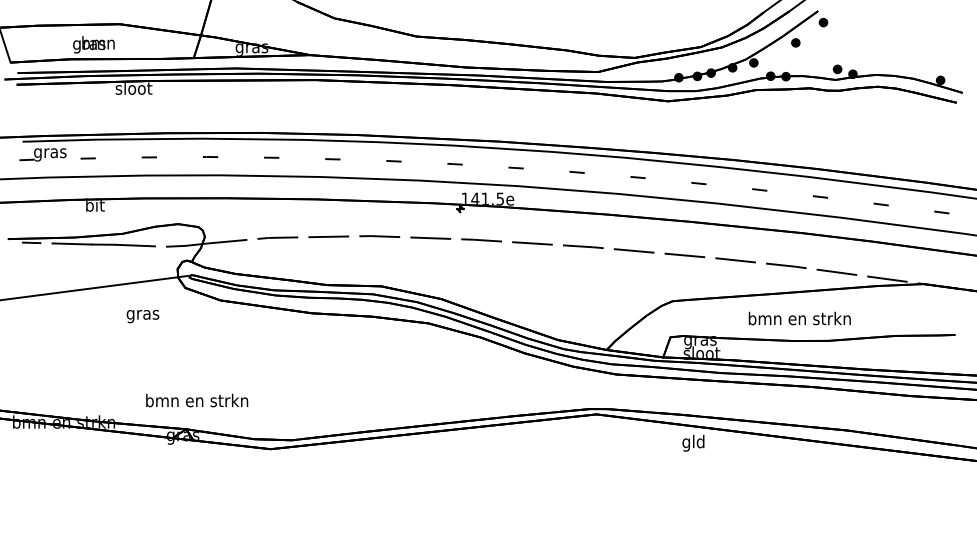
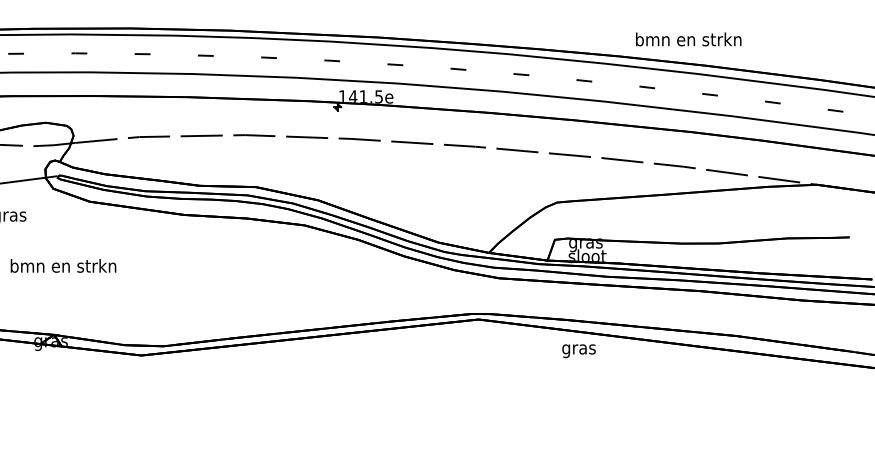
text: (799, 318) -> (688, 39), moved
text: (197, 400) -> (63, 265), moved
text: (693, 442) -> (578, 348), gld -> gras

